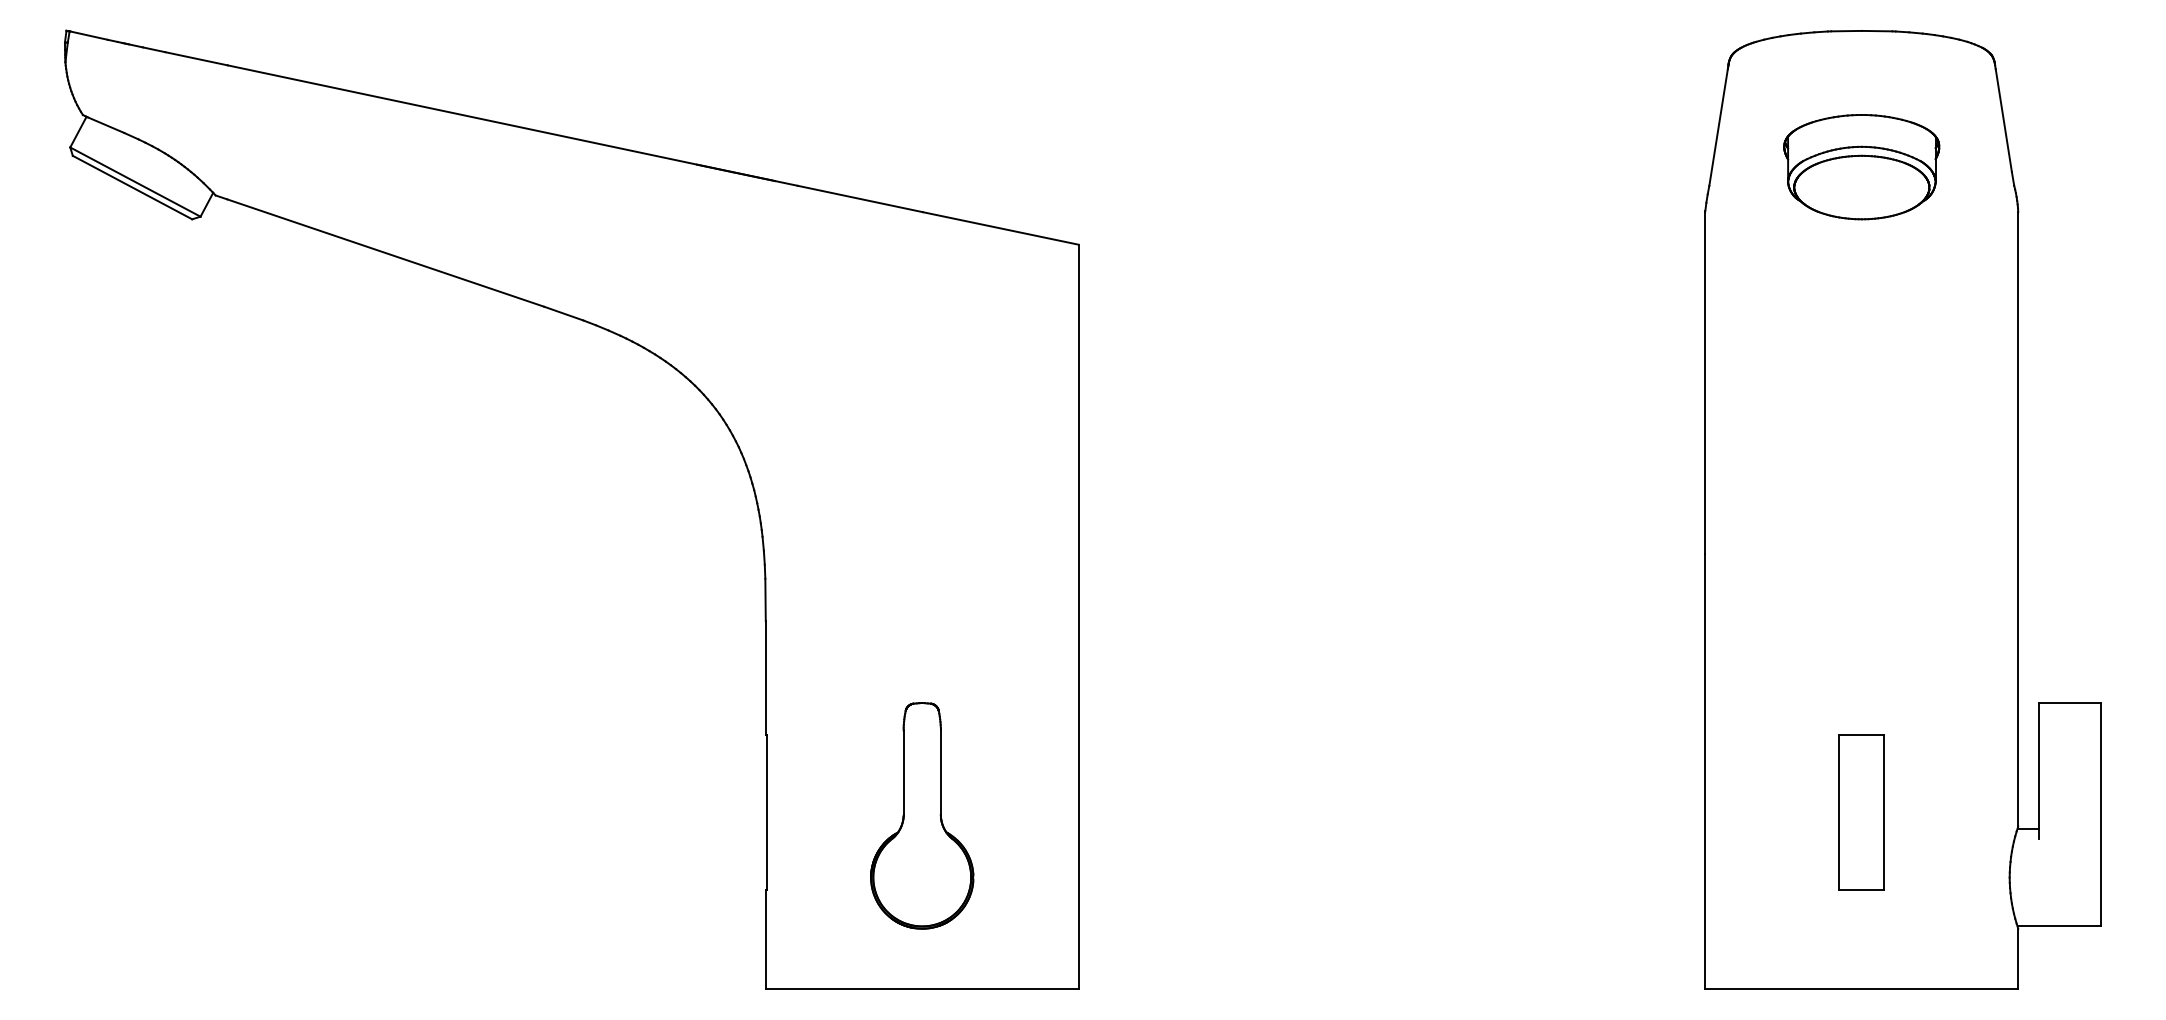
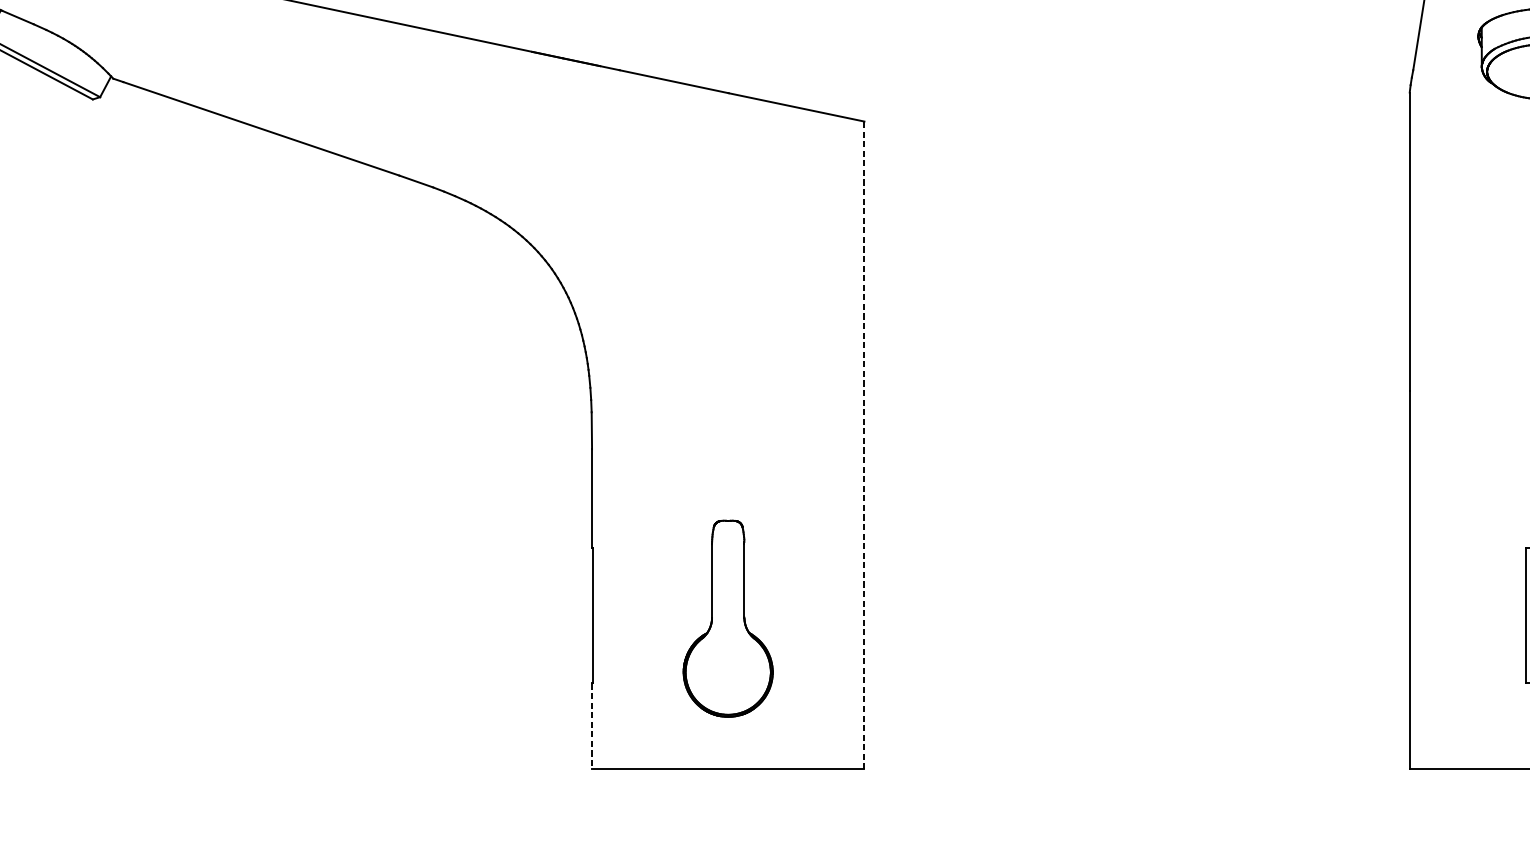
line: (1078, 616) -> (864, 445), solid -> dashed
line: (765, 940) -> (591, 727), solid -> dashed

